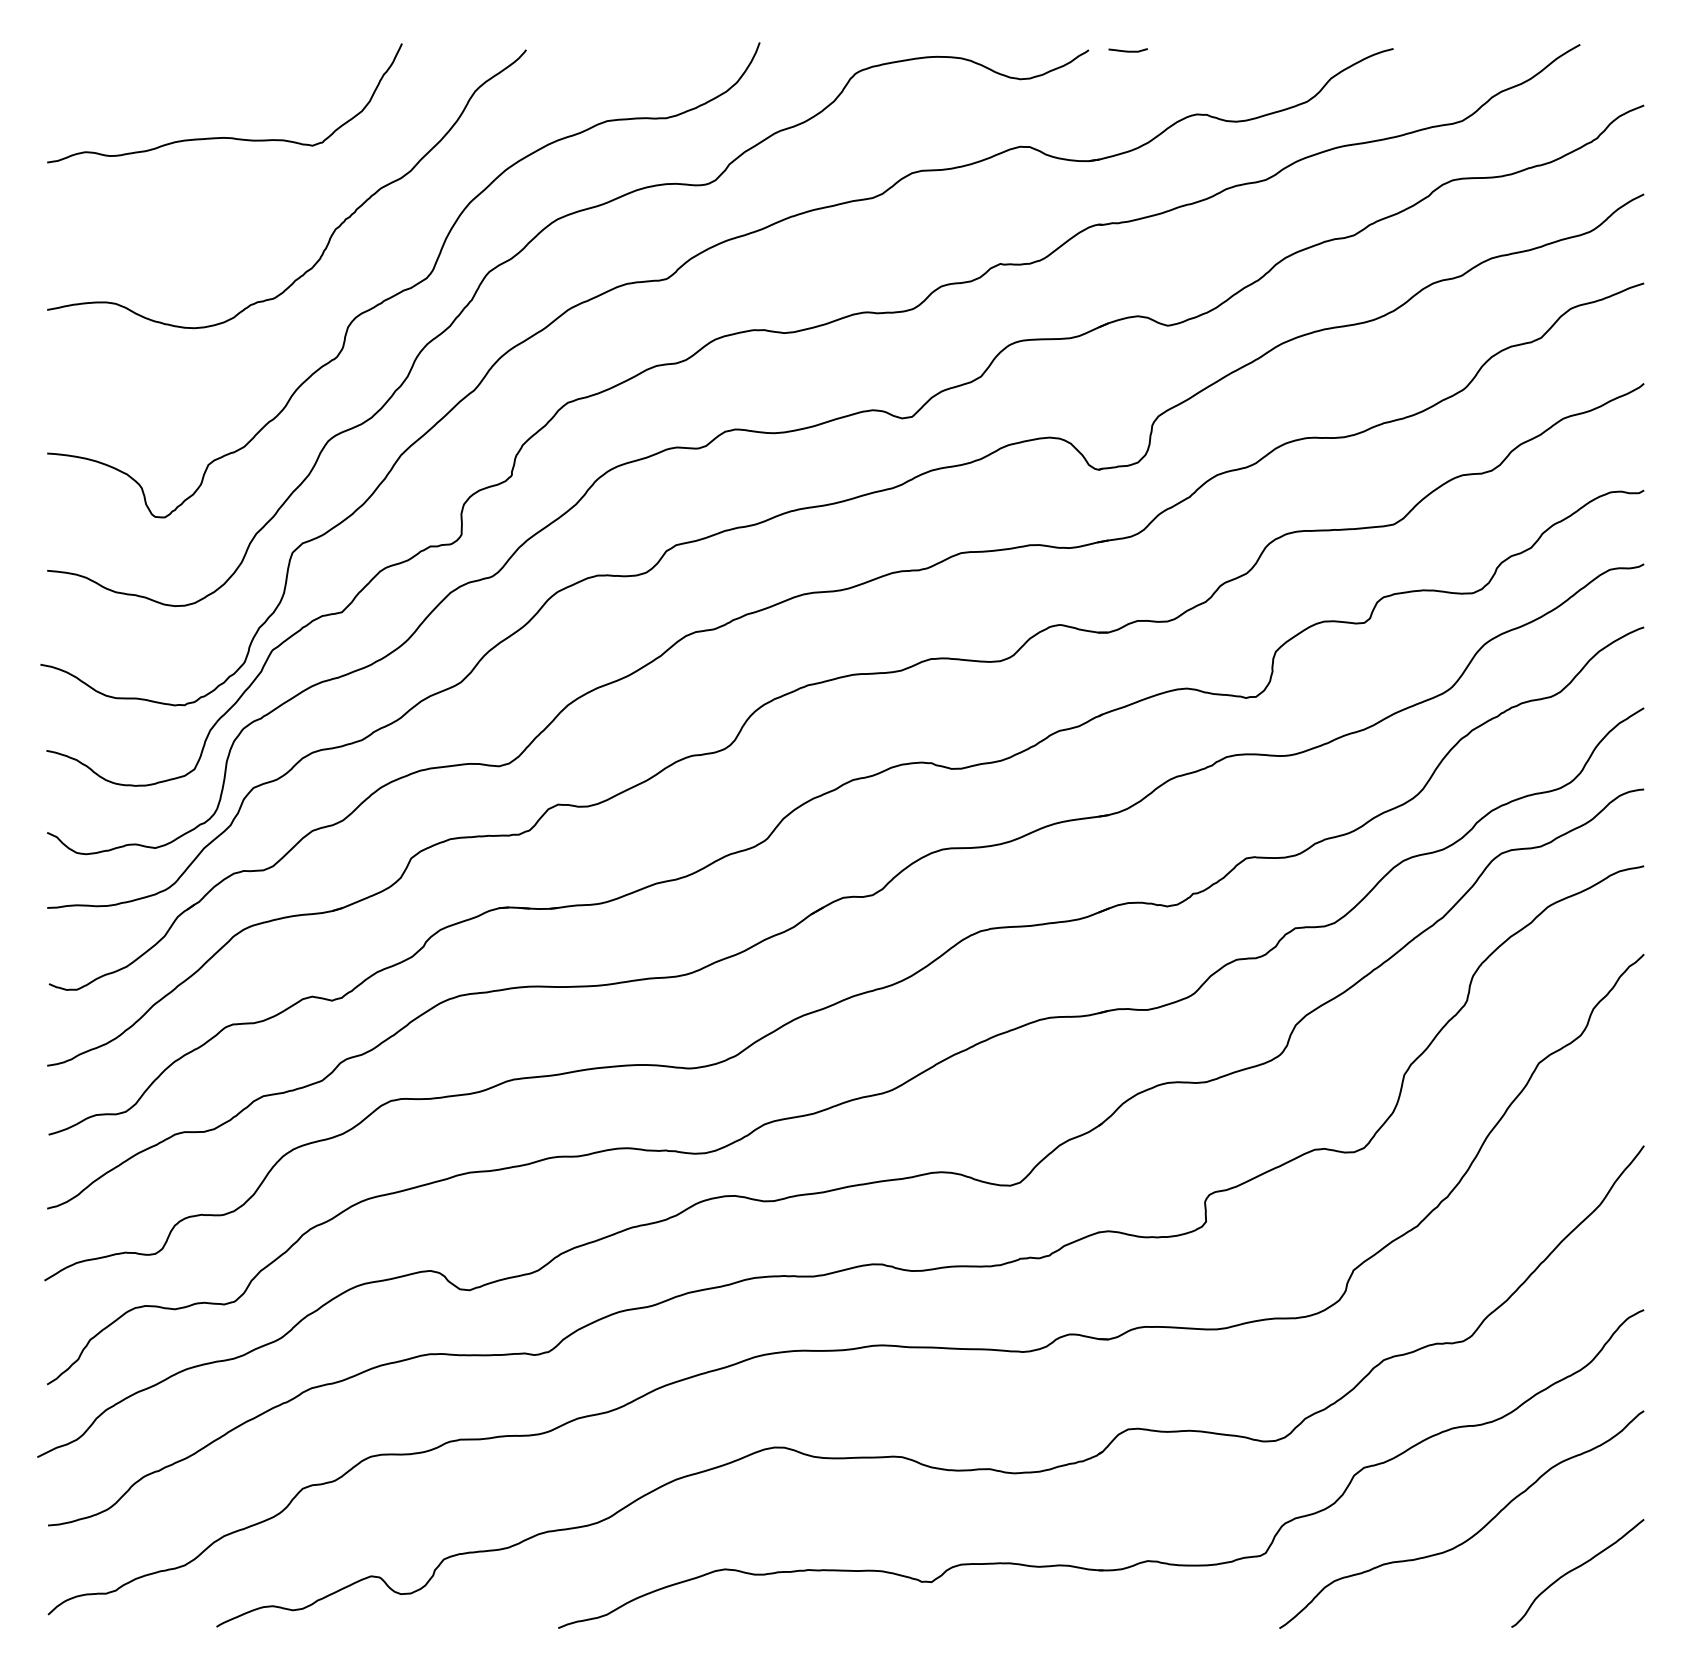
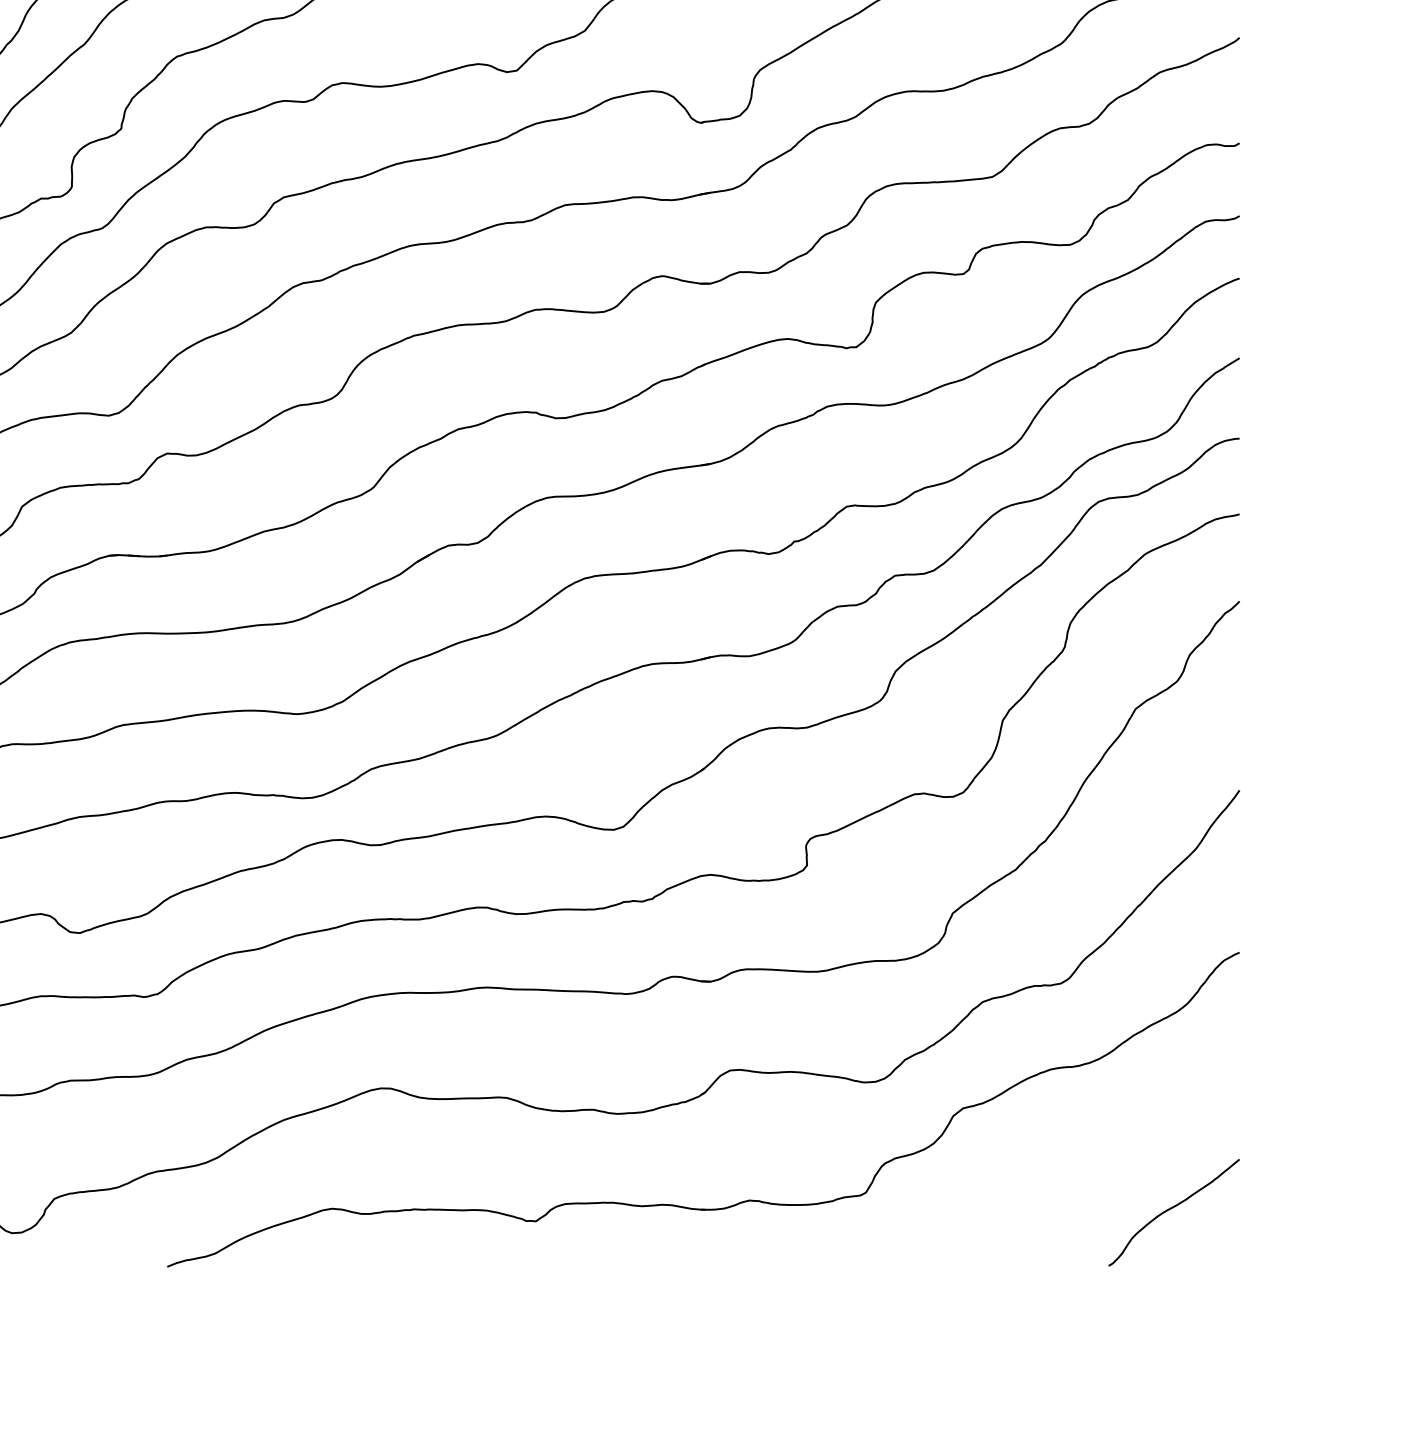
curve: (1473, 1534) -> (1071, 1174), removed

